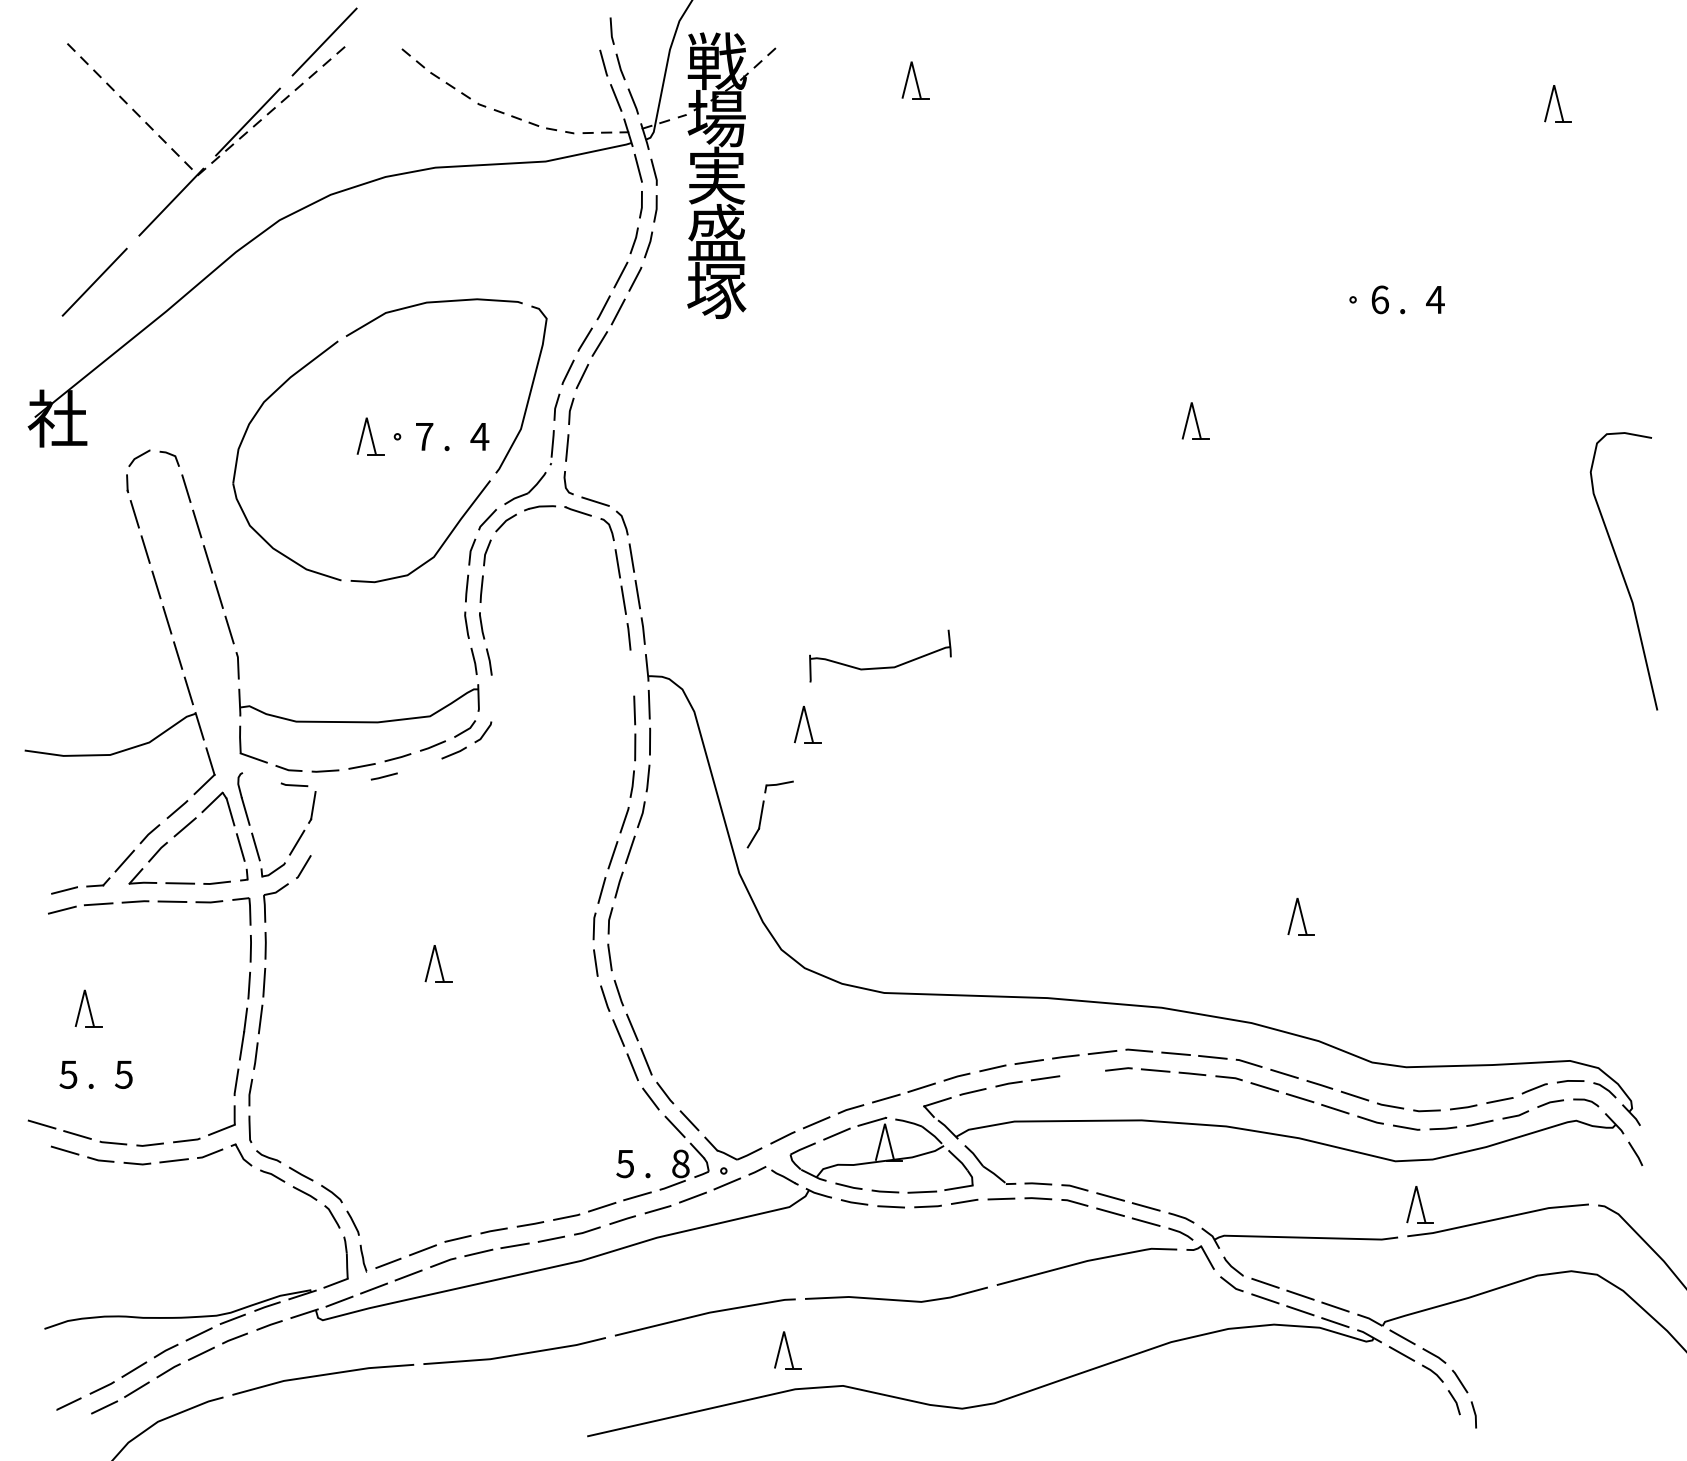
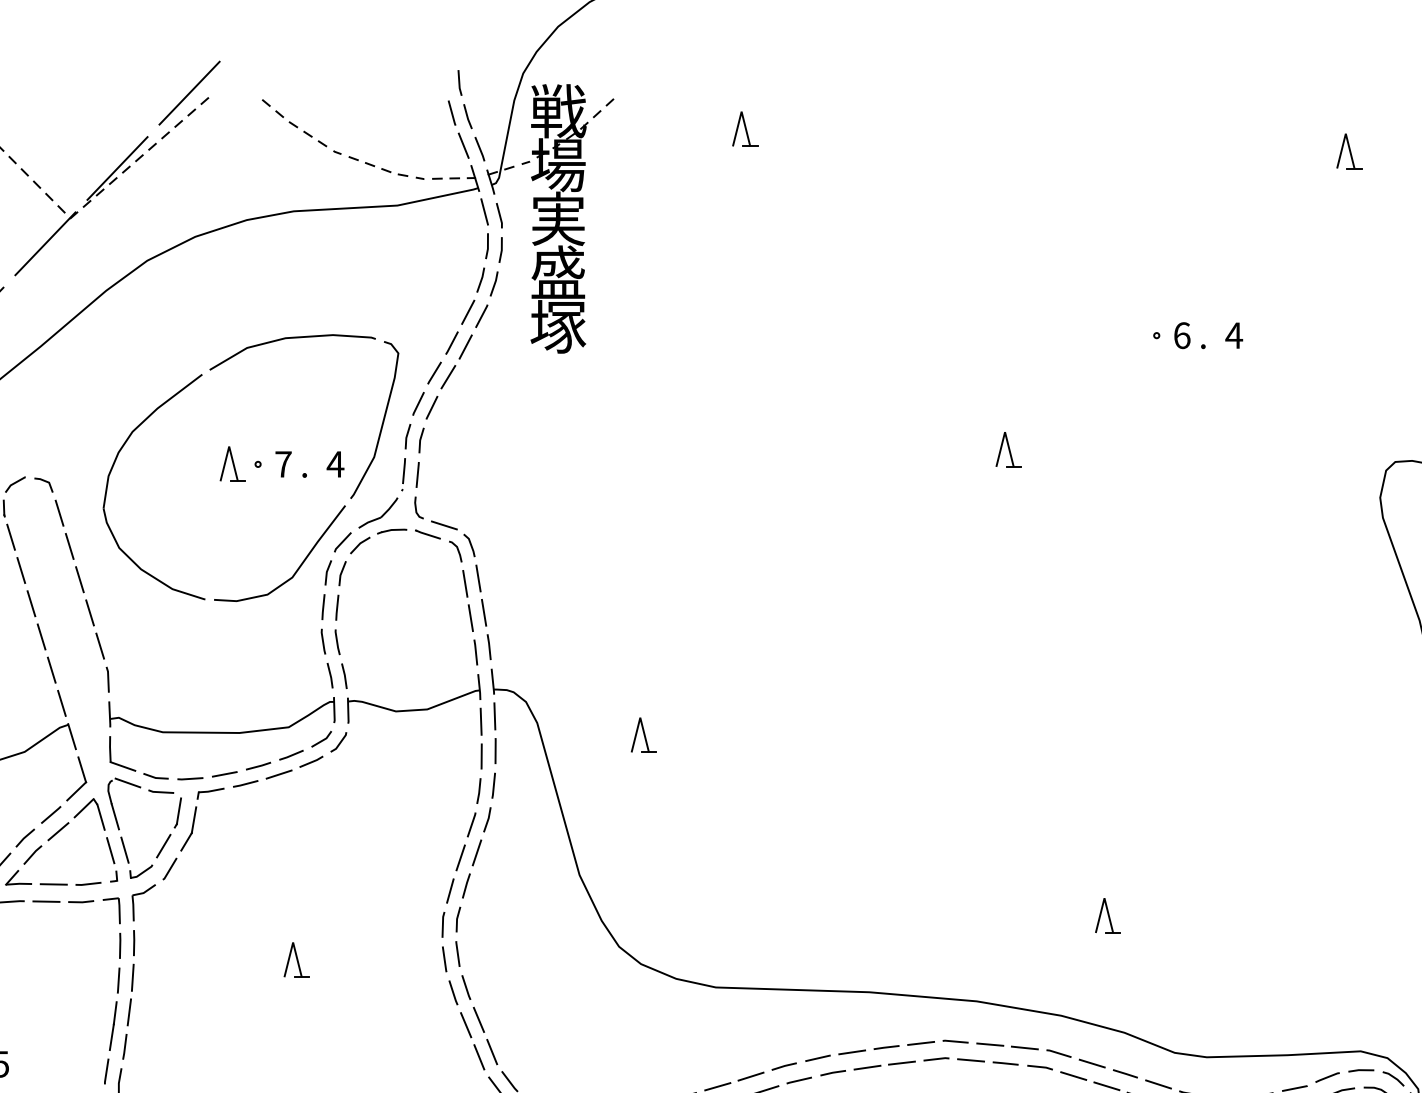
part: (880, 667) -> (414, 709), moved
line: (419, 766) -> (278, 774), added
line: (259, 775) -> (128, 782), added
part: (762, 814) -> (195, 819), moved
line: (1081, 1073) -> (901, 1063), added

